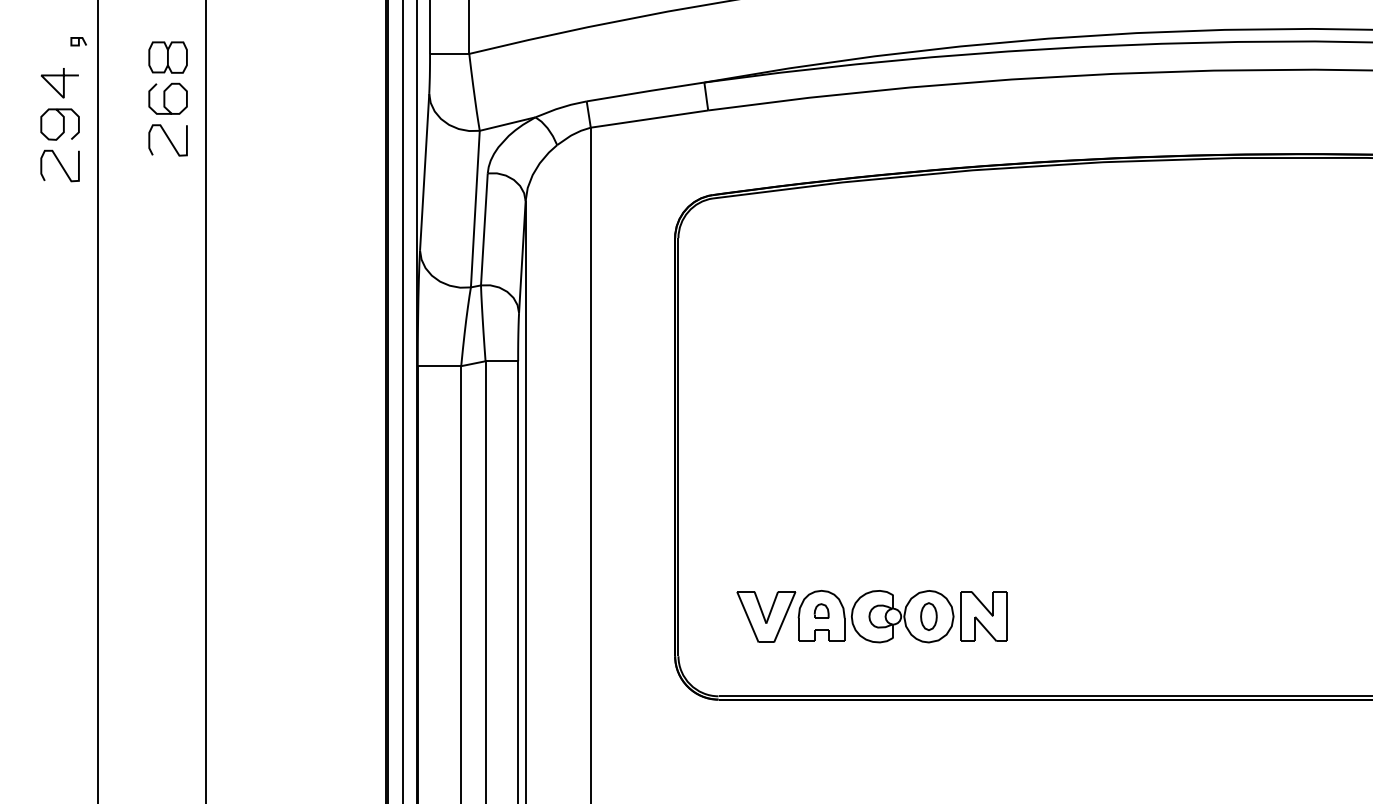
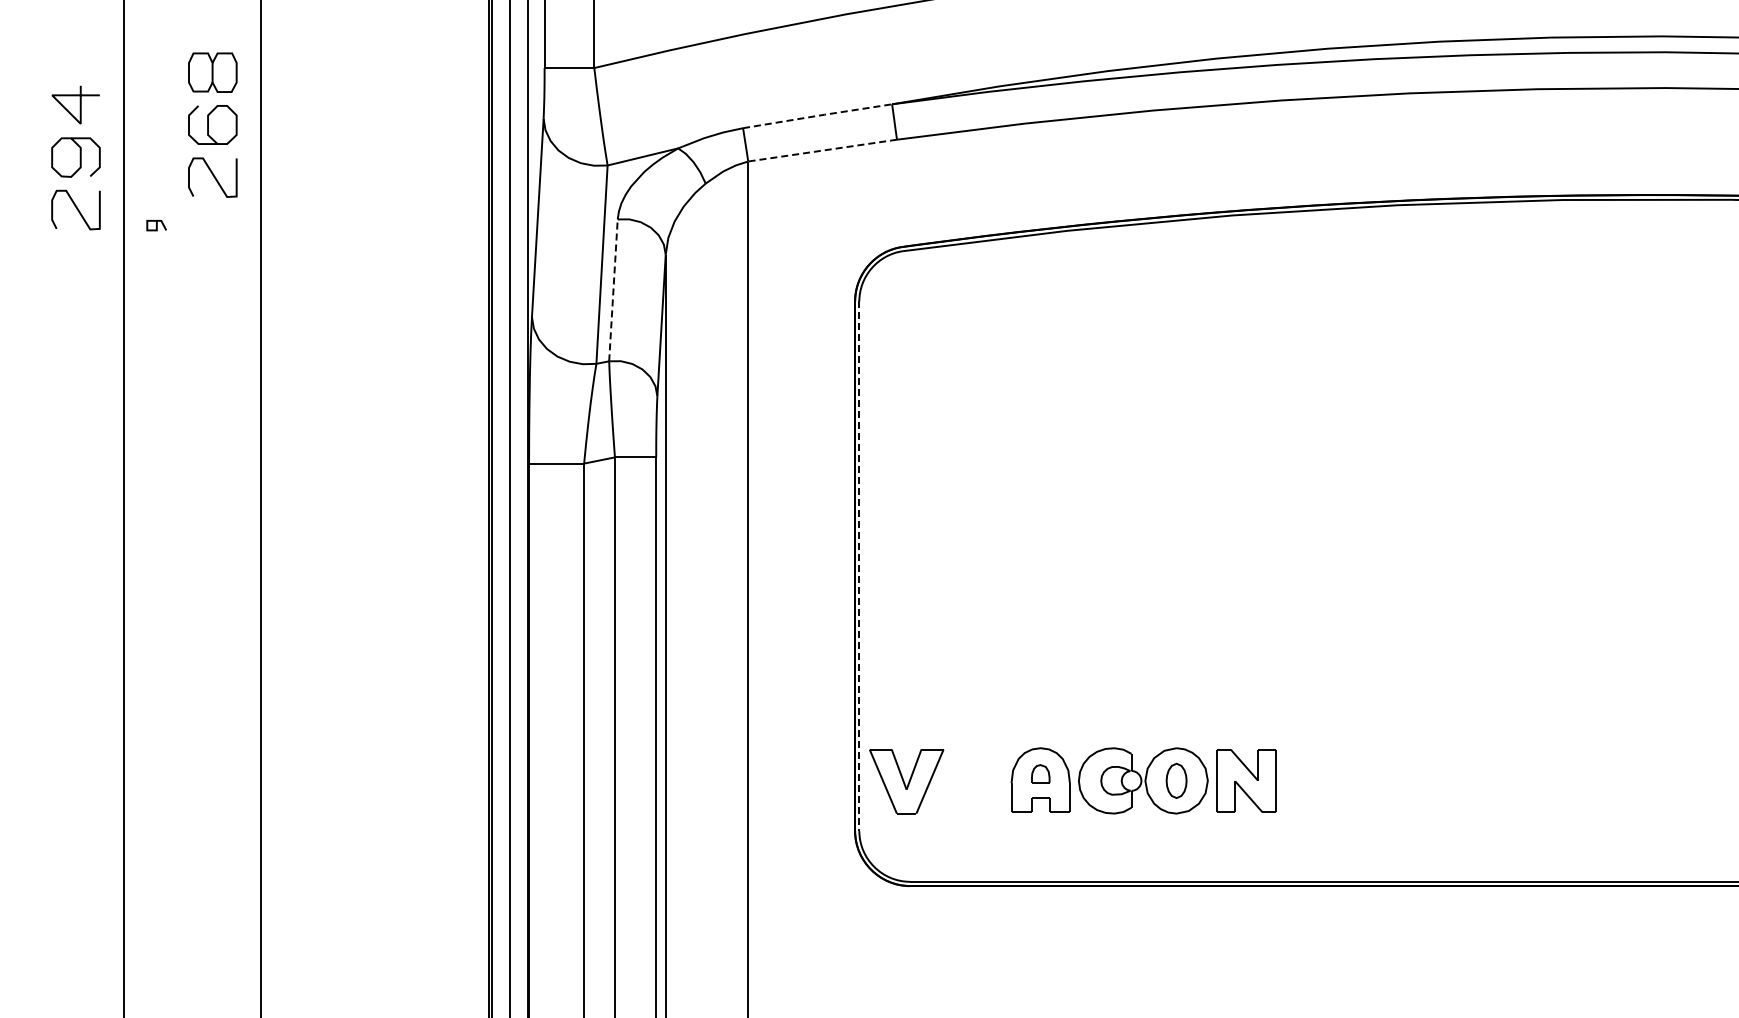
curve: (78, 41) -> (156, 225), moved
line: (646, 91) -> (818, 115), solid -> dashed
line: (649, 119) -> (822, 150), solid -> dashed
line: (484, 230) -> (613, 291), solid -> dashed
line: (678, 447) -> (859, 566), solid -> dashed
part: (766, 617) -> (906, 781), moved

